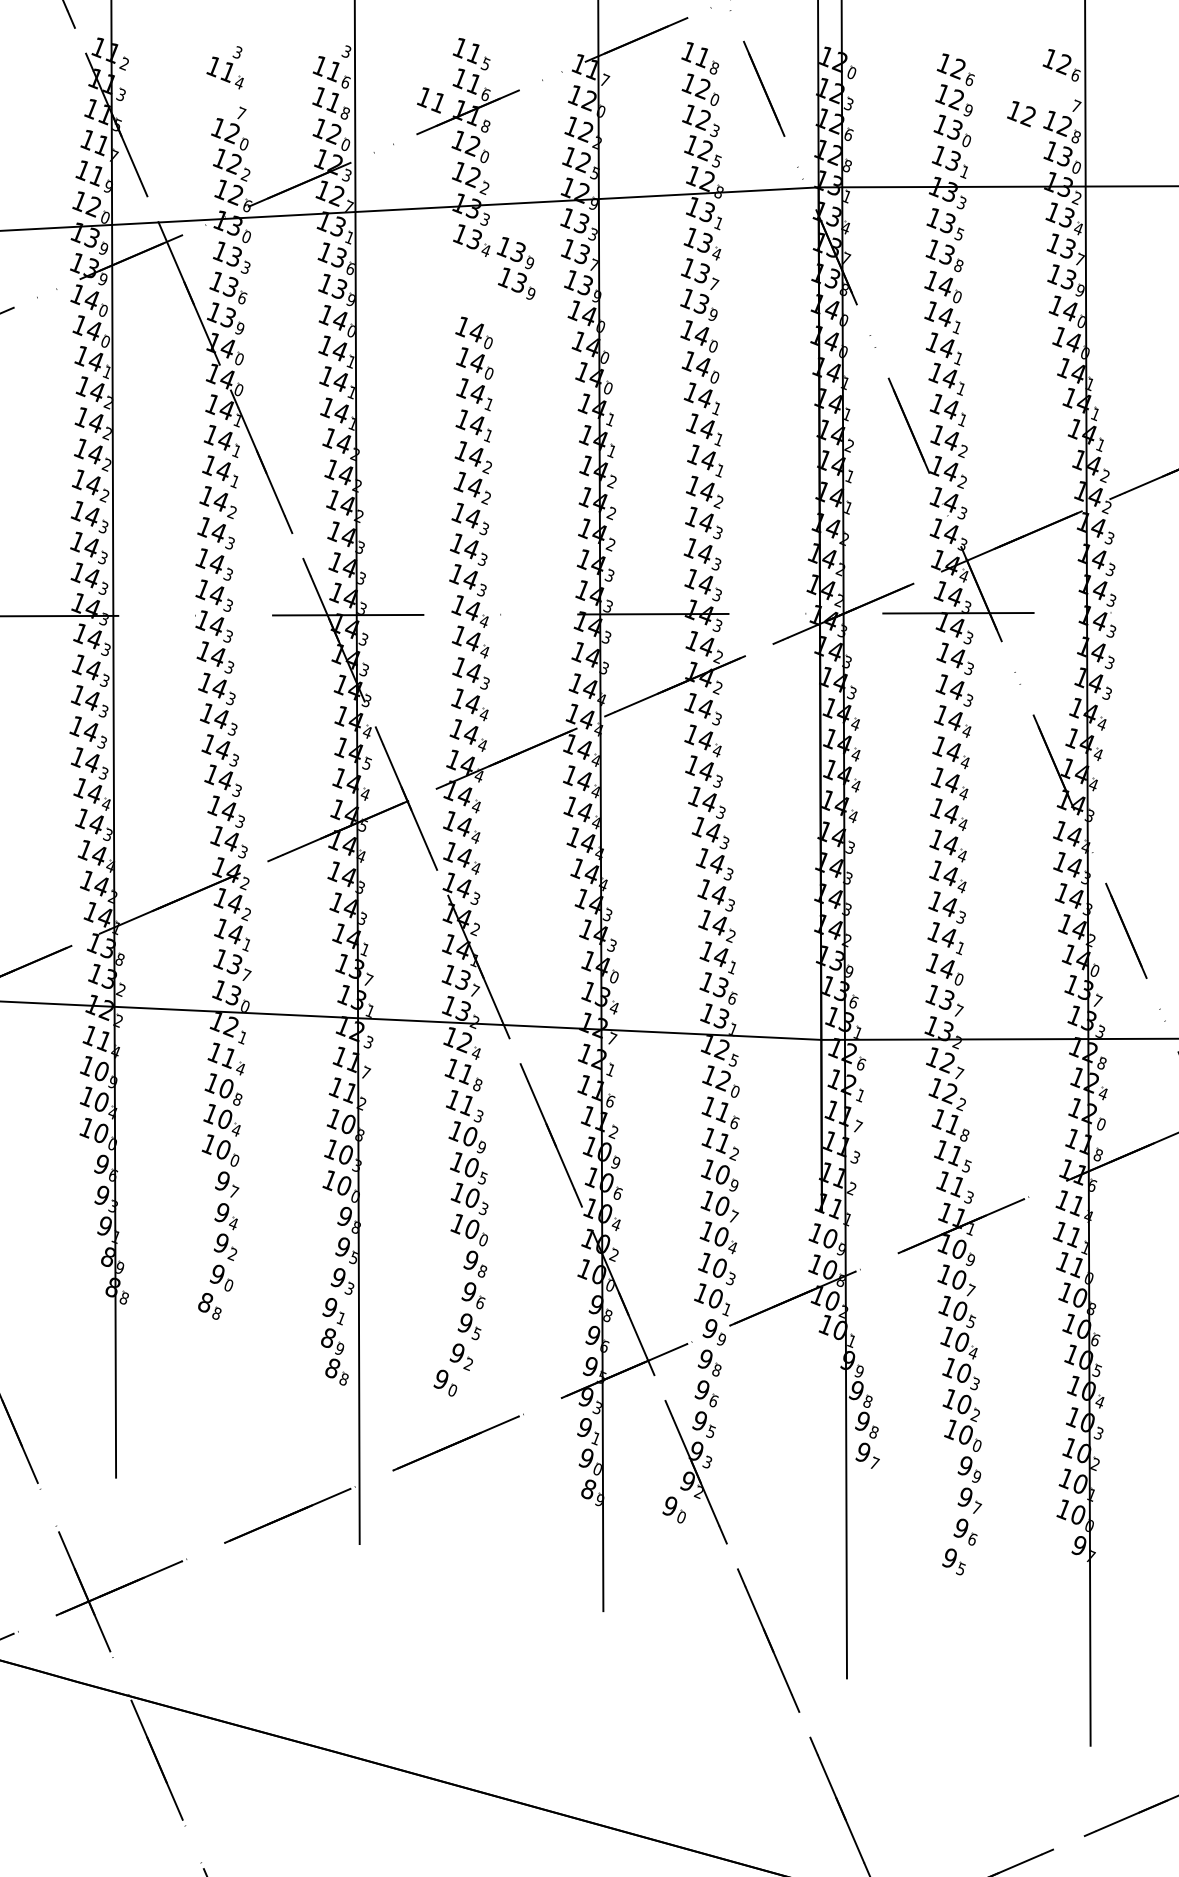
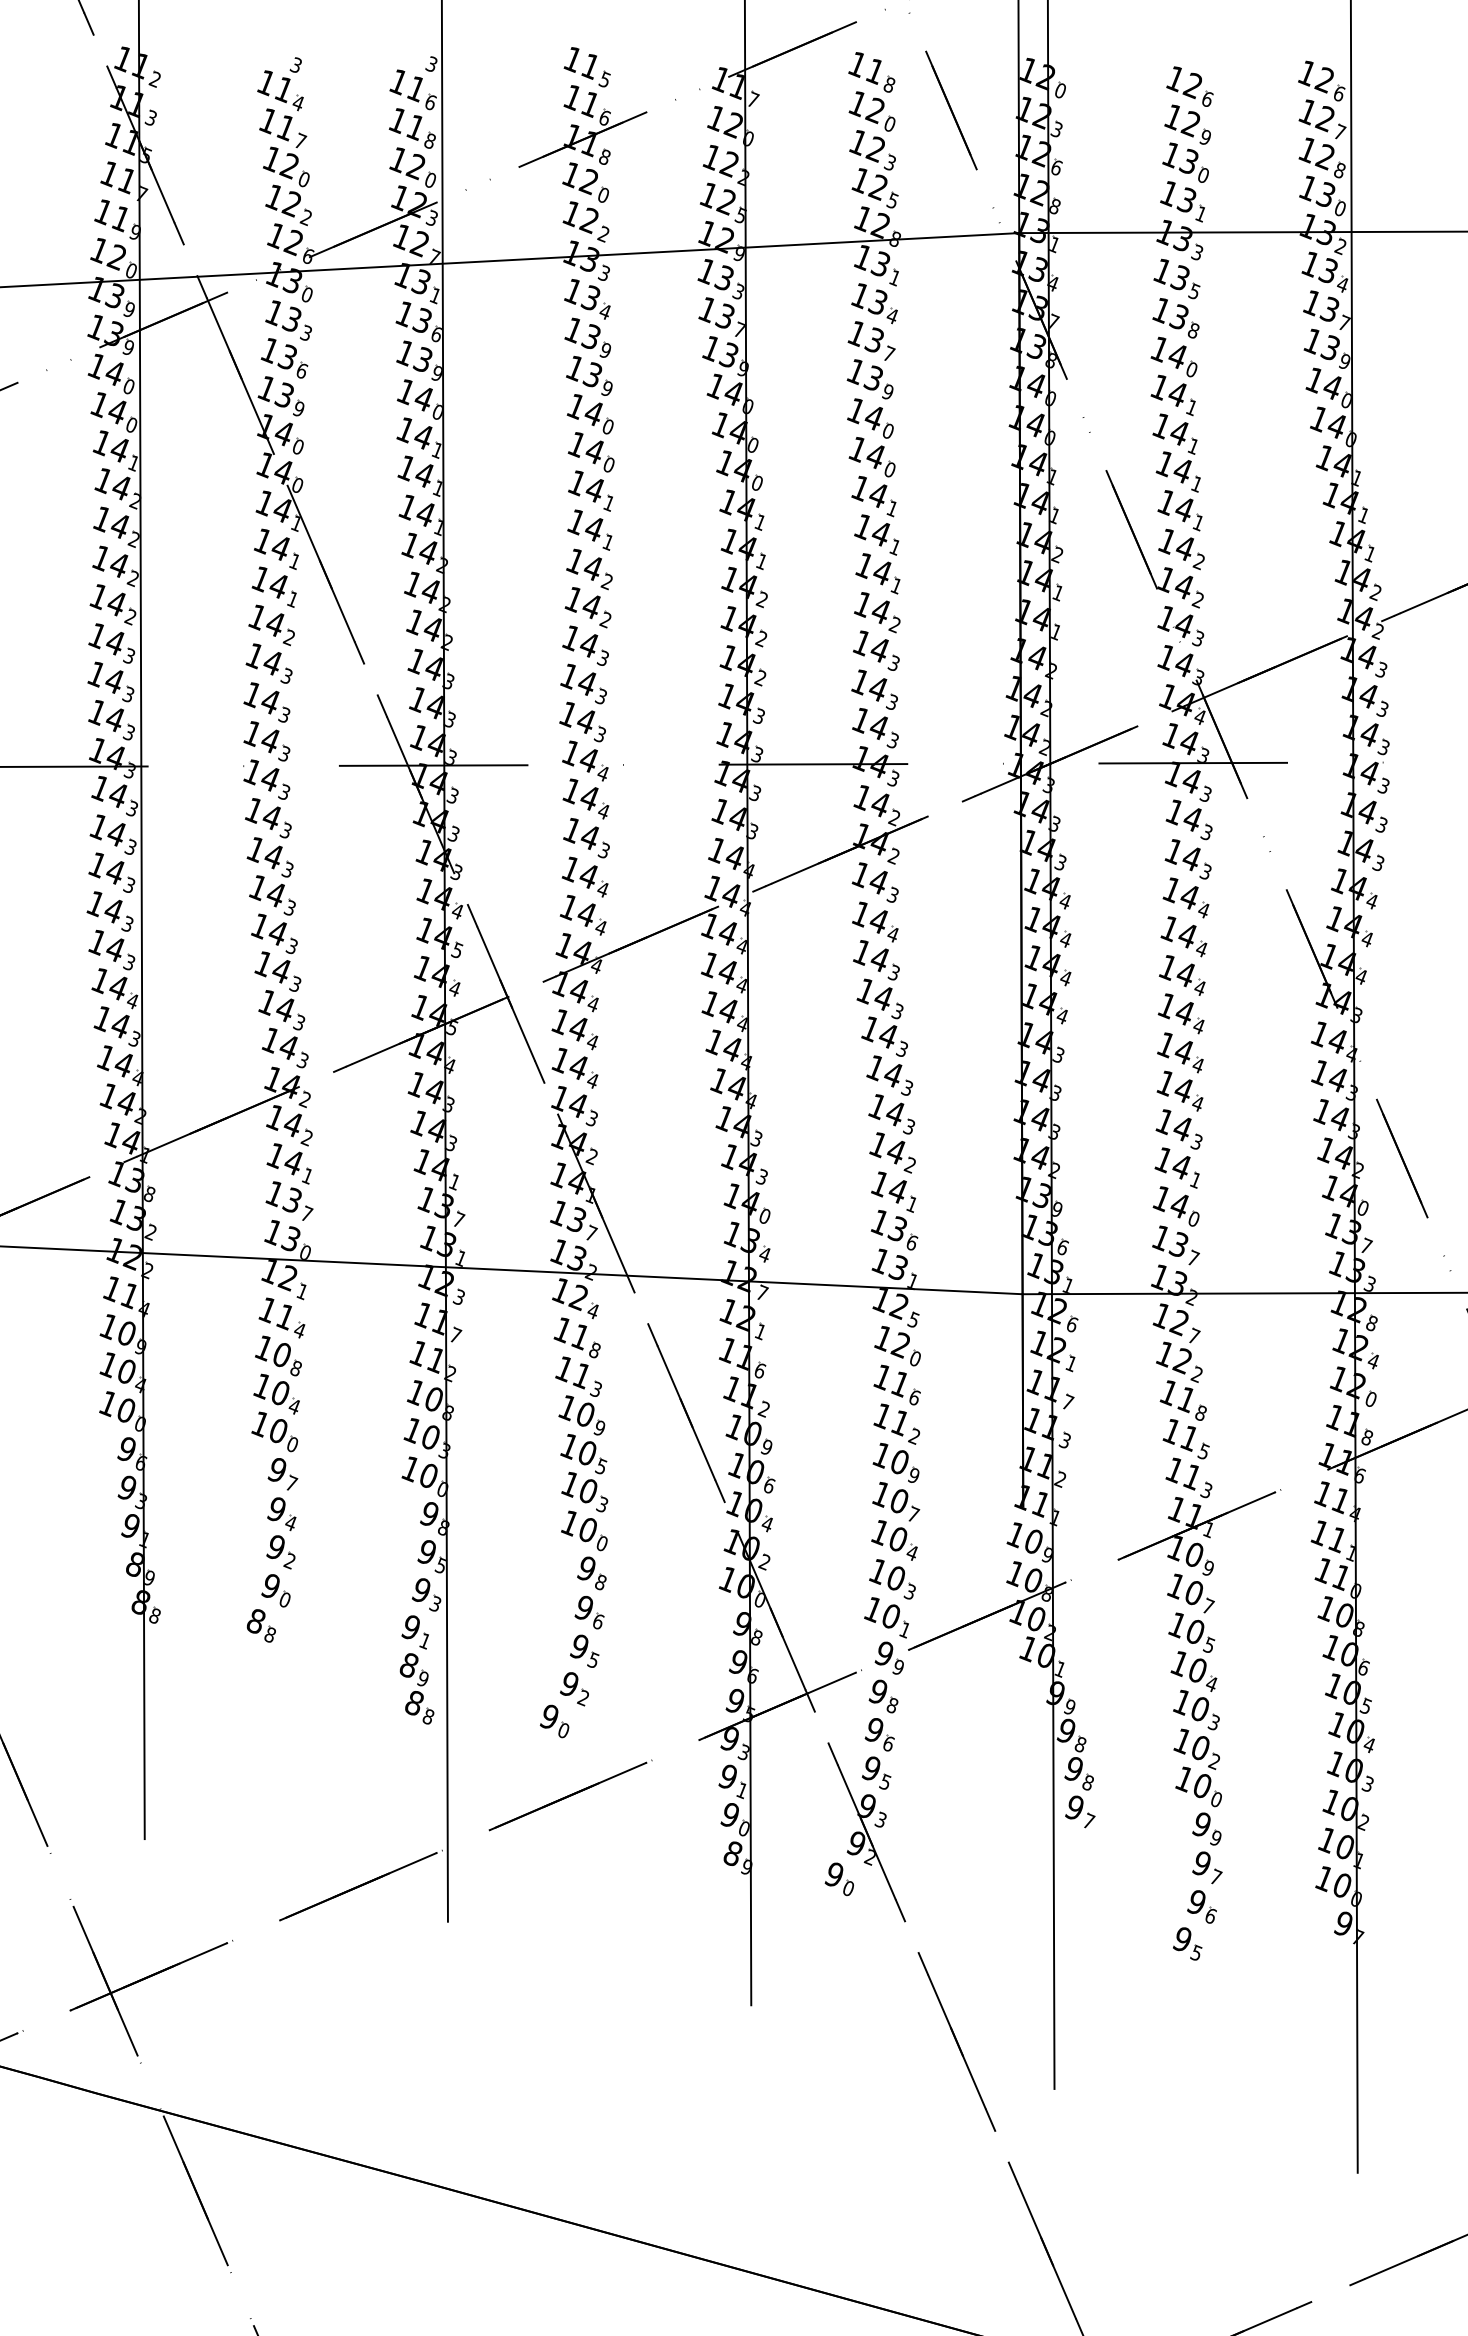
text: (430, 100) -> (275, 124), moved
text: (1021, 113) -> (1316, 115), moved
part: (518, 272) -> (591, 362), moved

